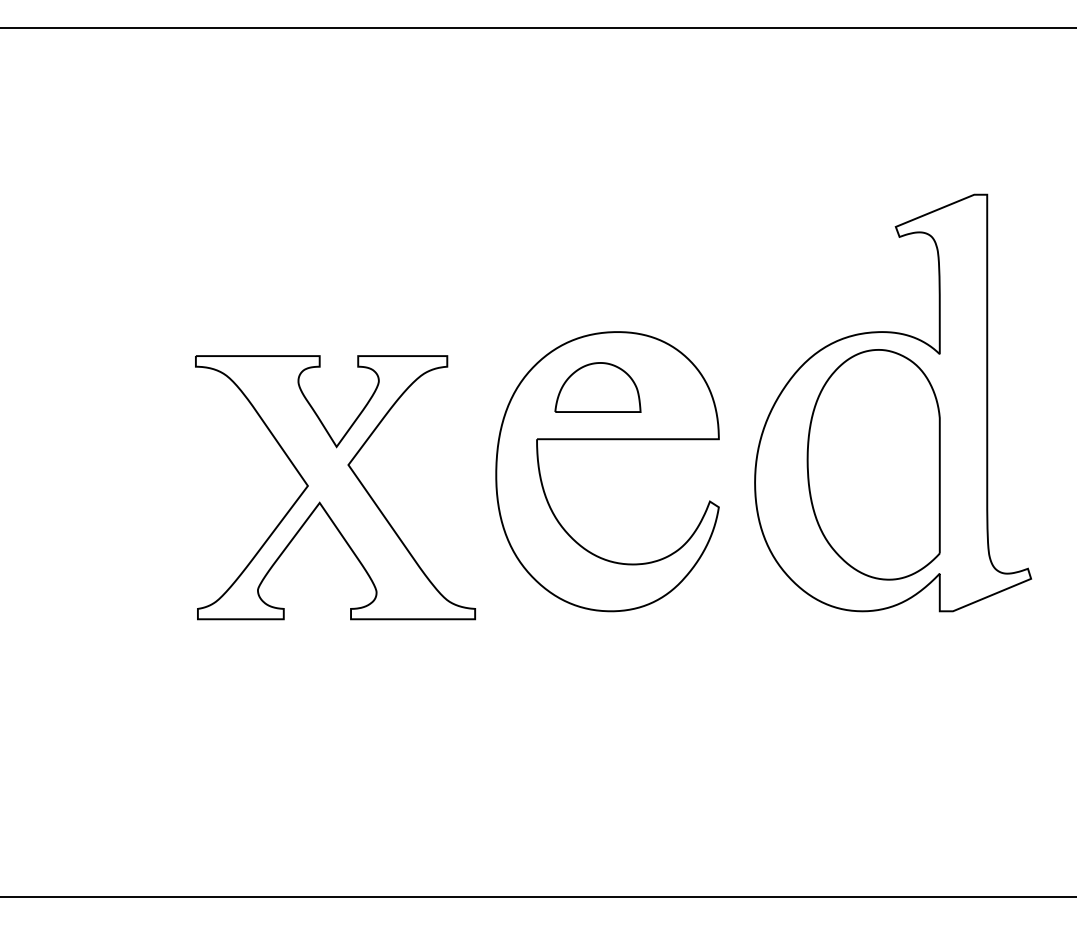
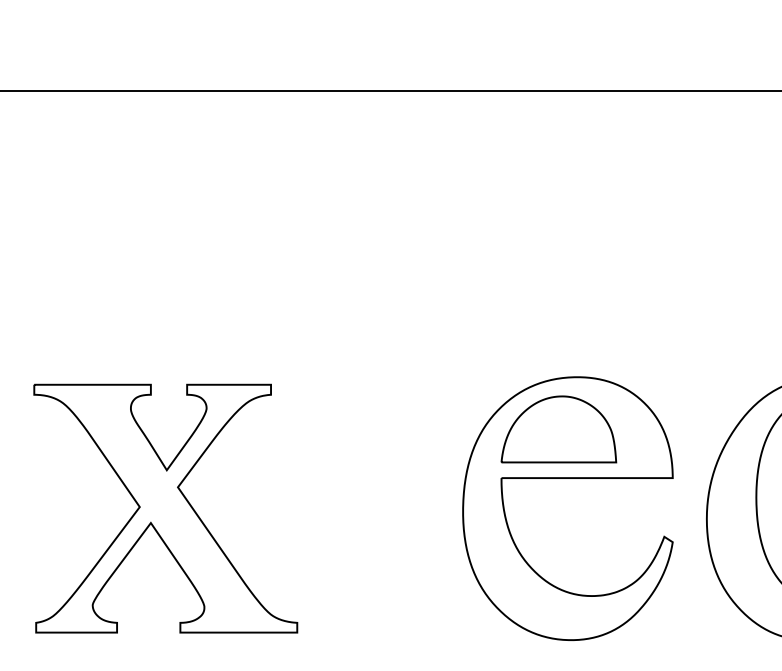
part: (597, 387) -> (558, 429), size x1.43
part: (335, 487) -> (165, 508), moved

